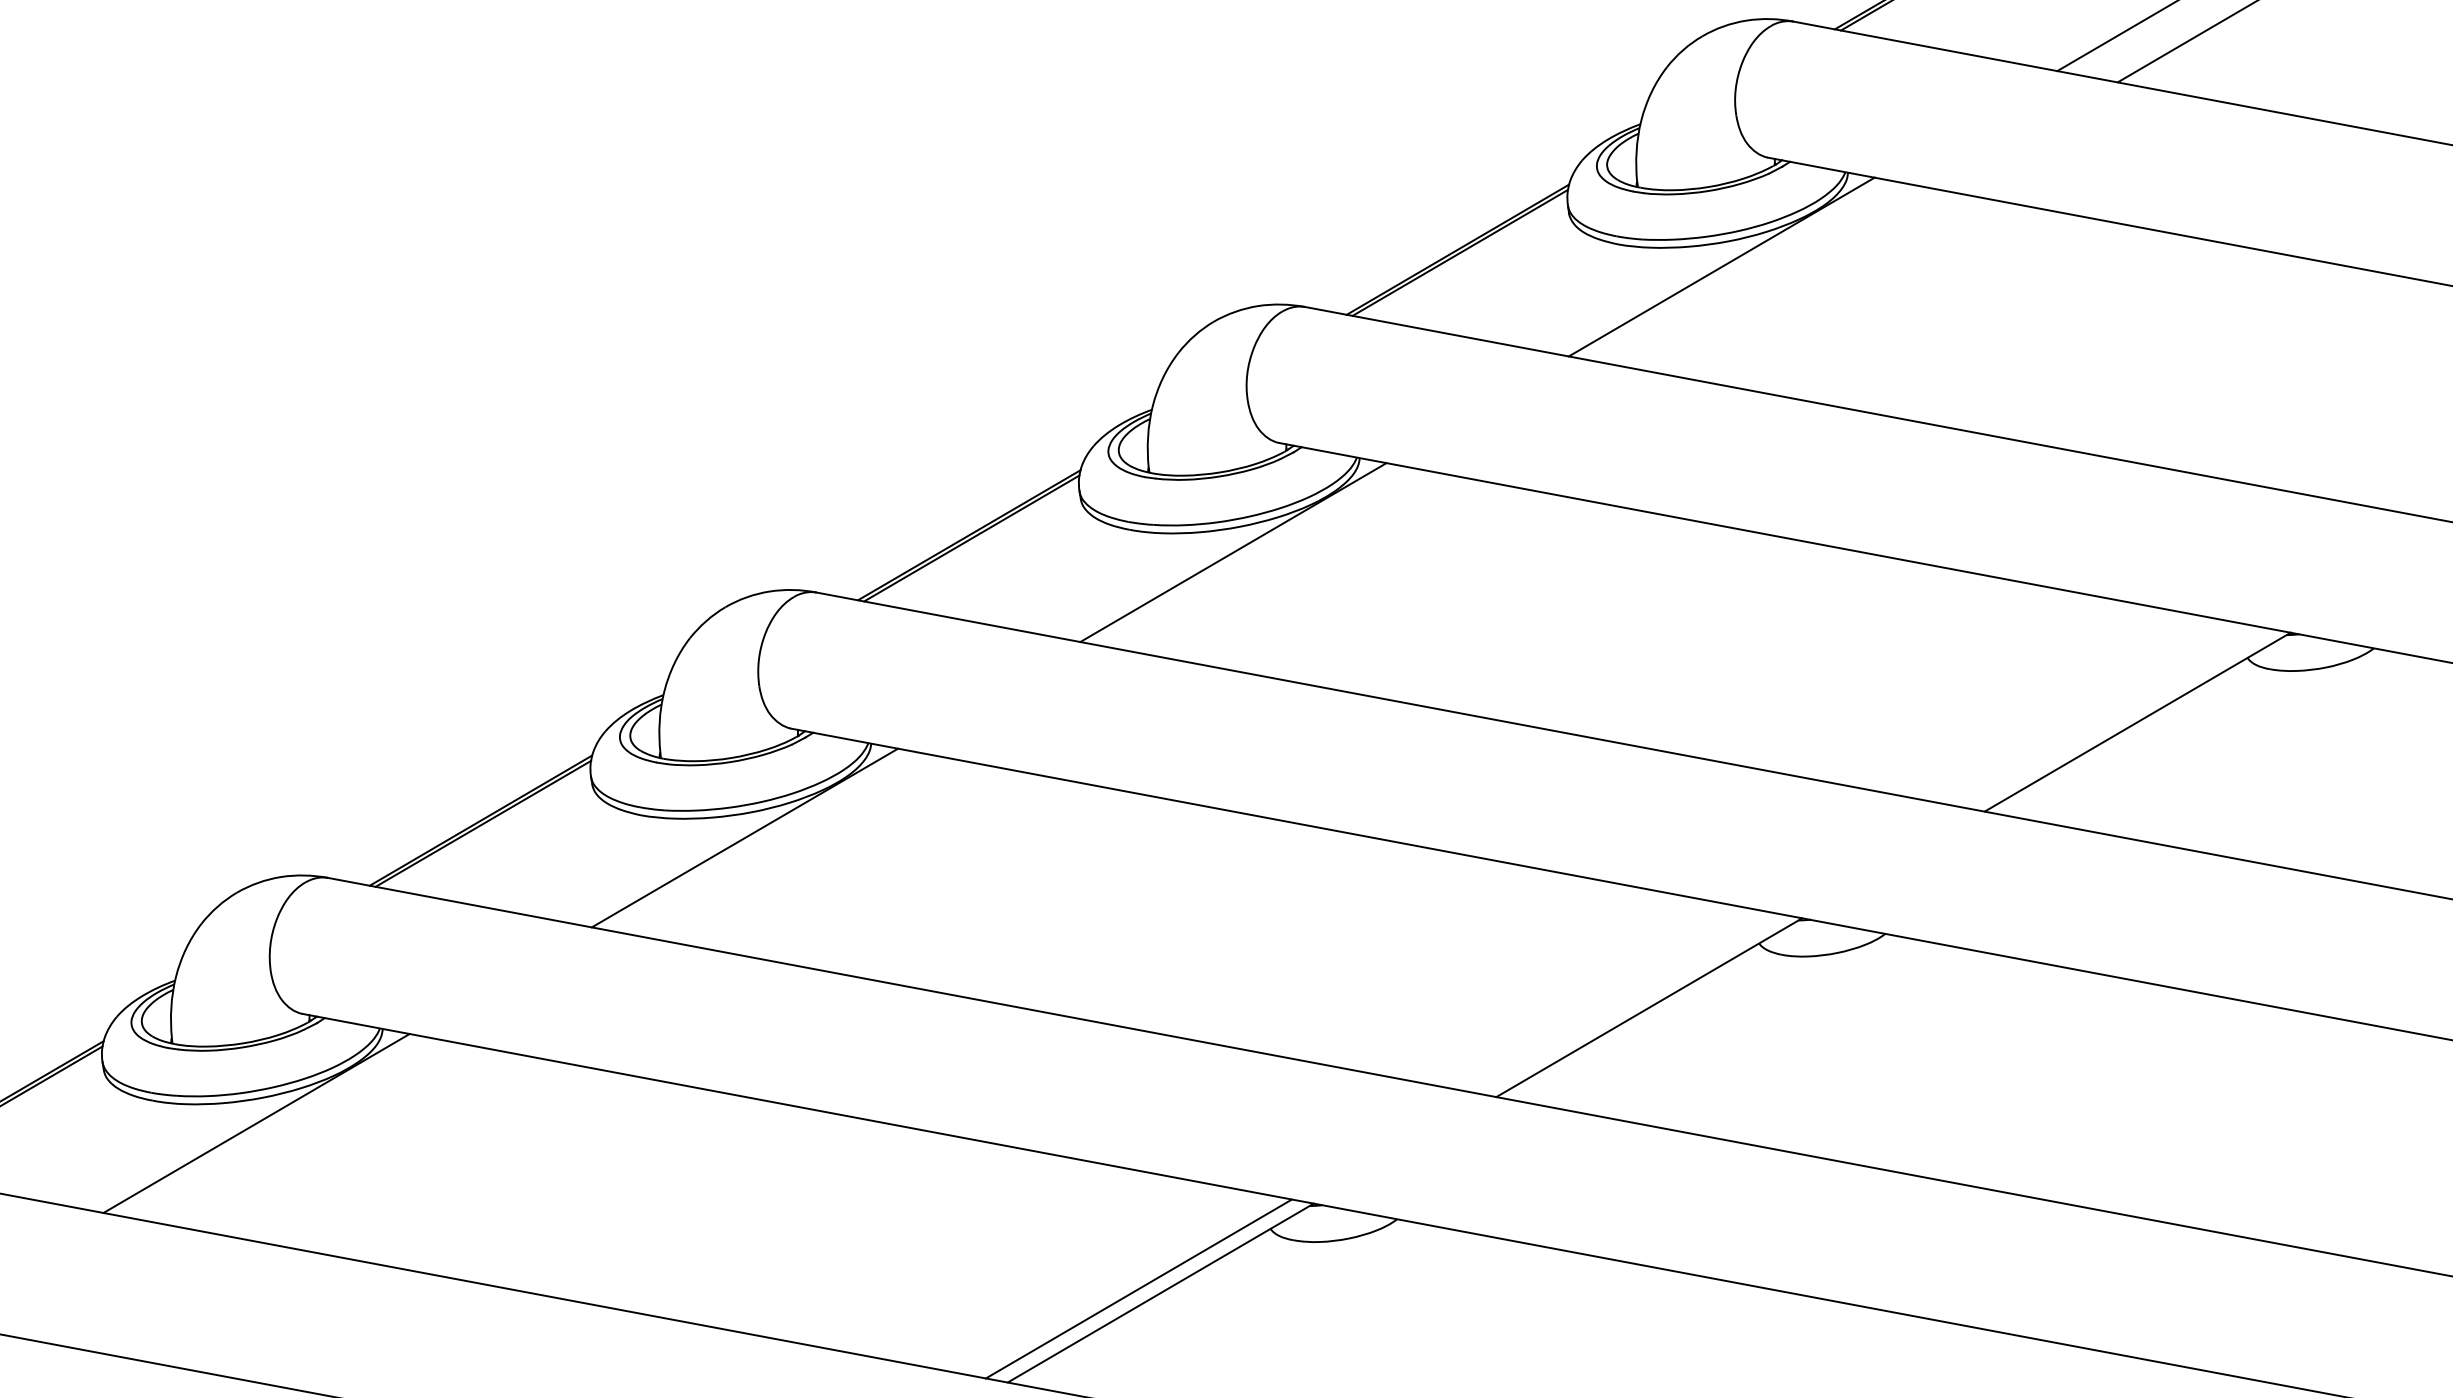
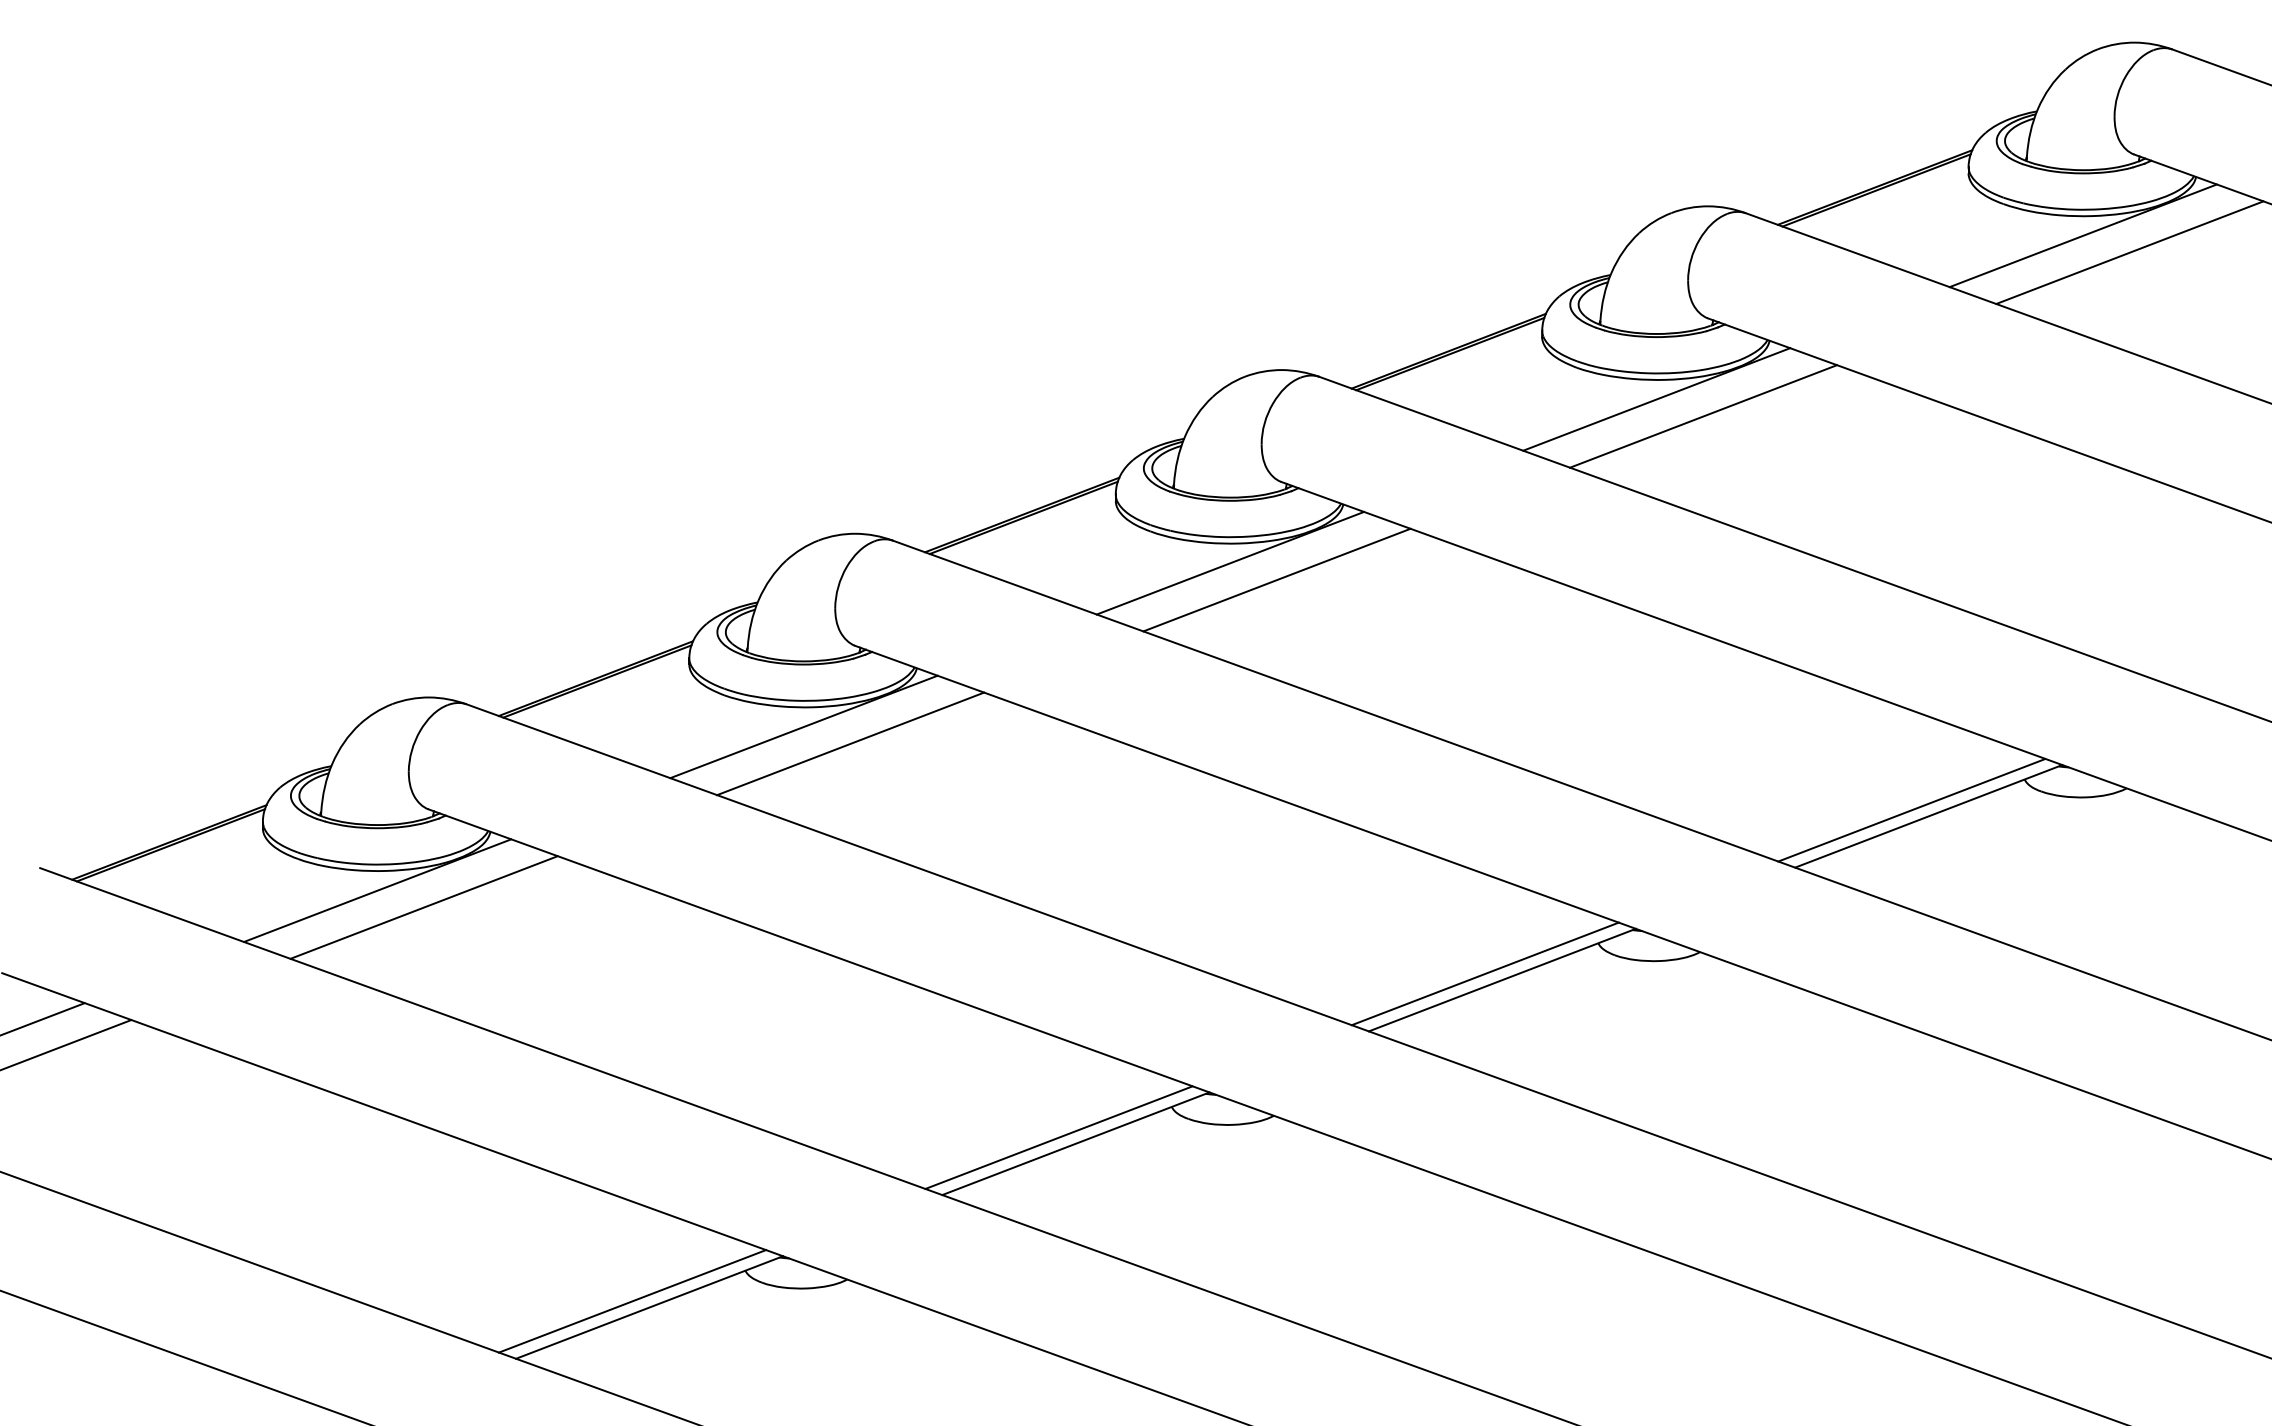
line: (1782, 278) -> (1703, 416), added
line: (1293, 563) -> (1276, 579), added
line: (2115, 717) -> (1911, 809), added
line: (805, 848) -> (850, 743), added
line: (1626, 1003) -> (1484, 973), added
line: (316, 1134) -> (423, 907), added

